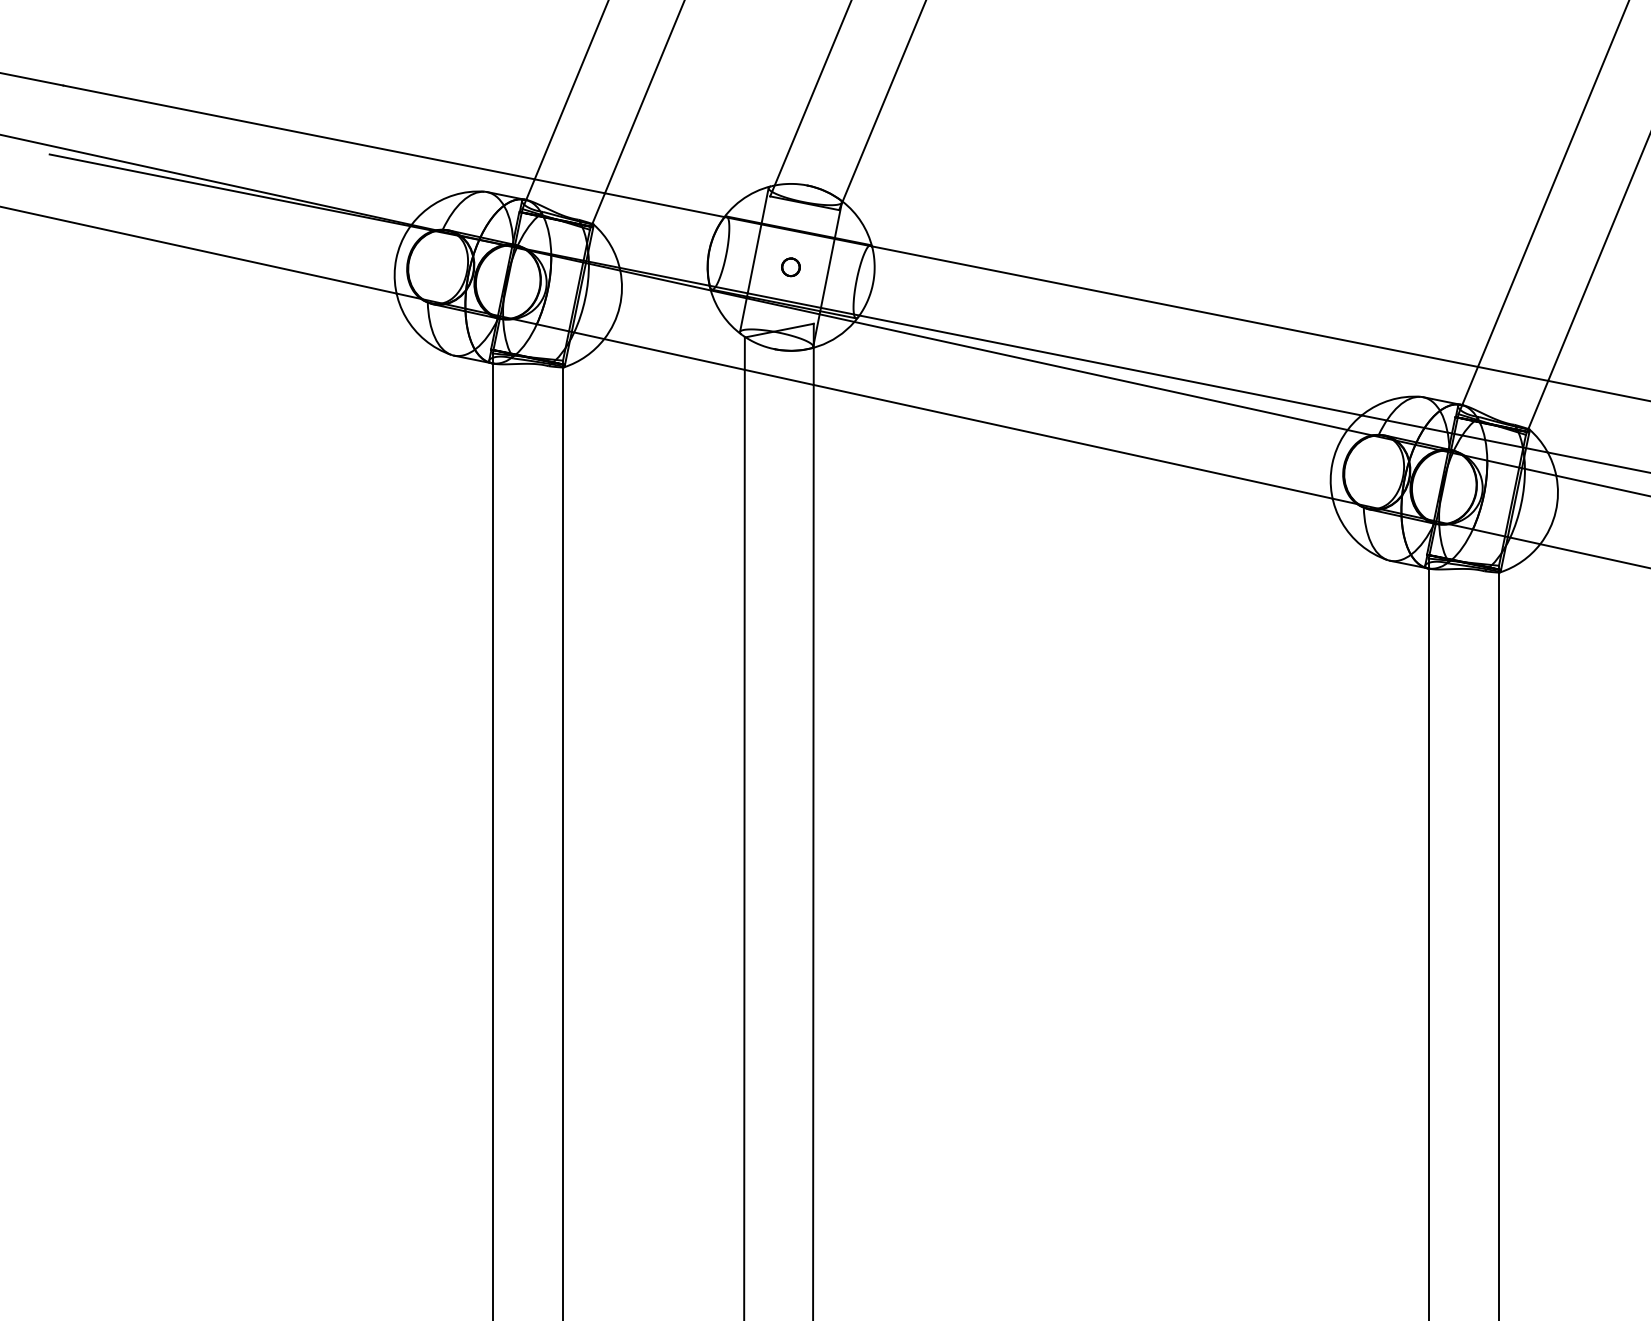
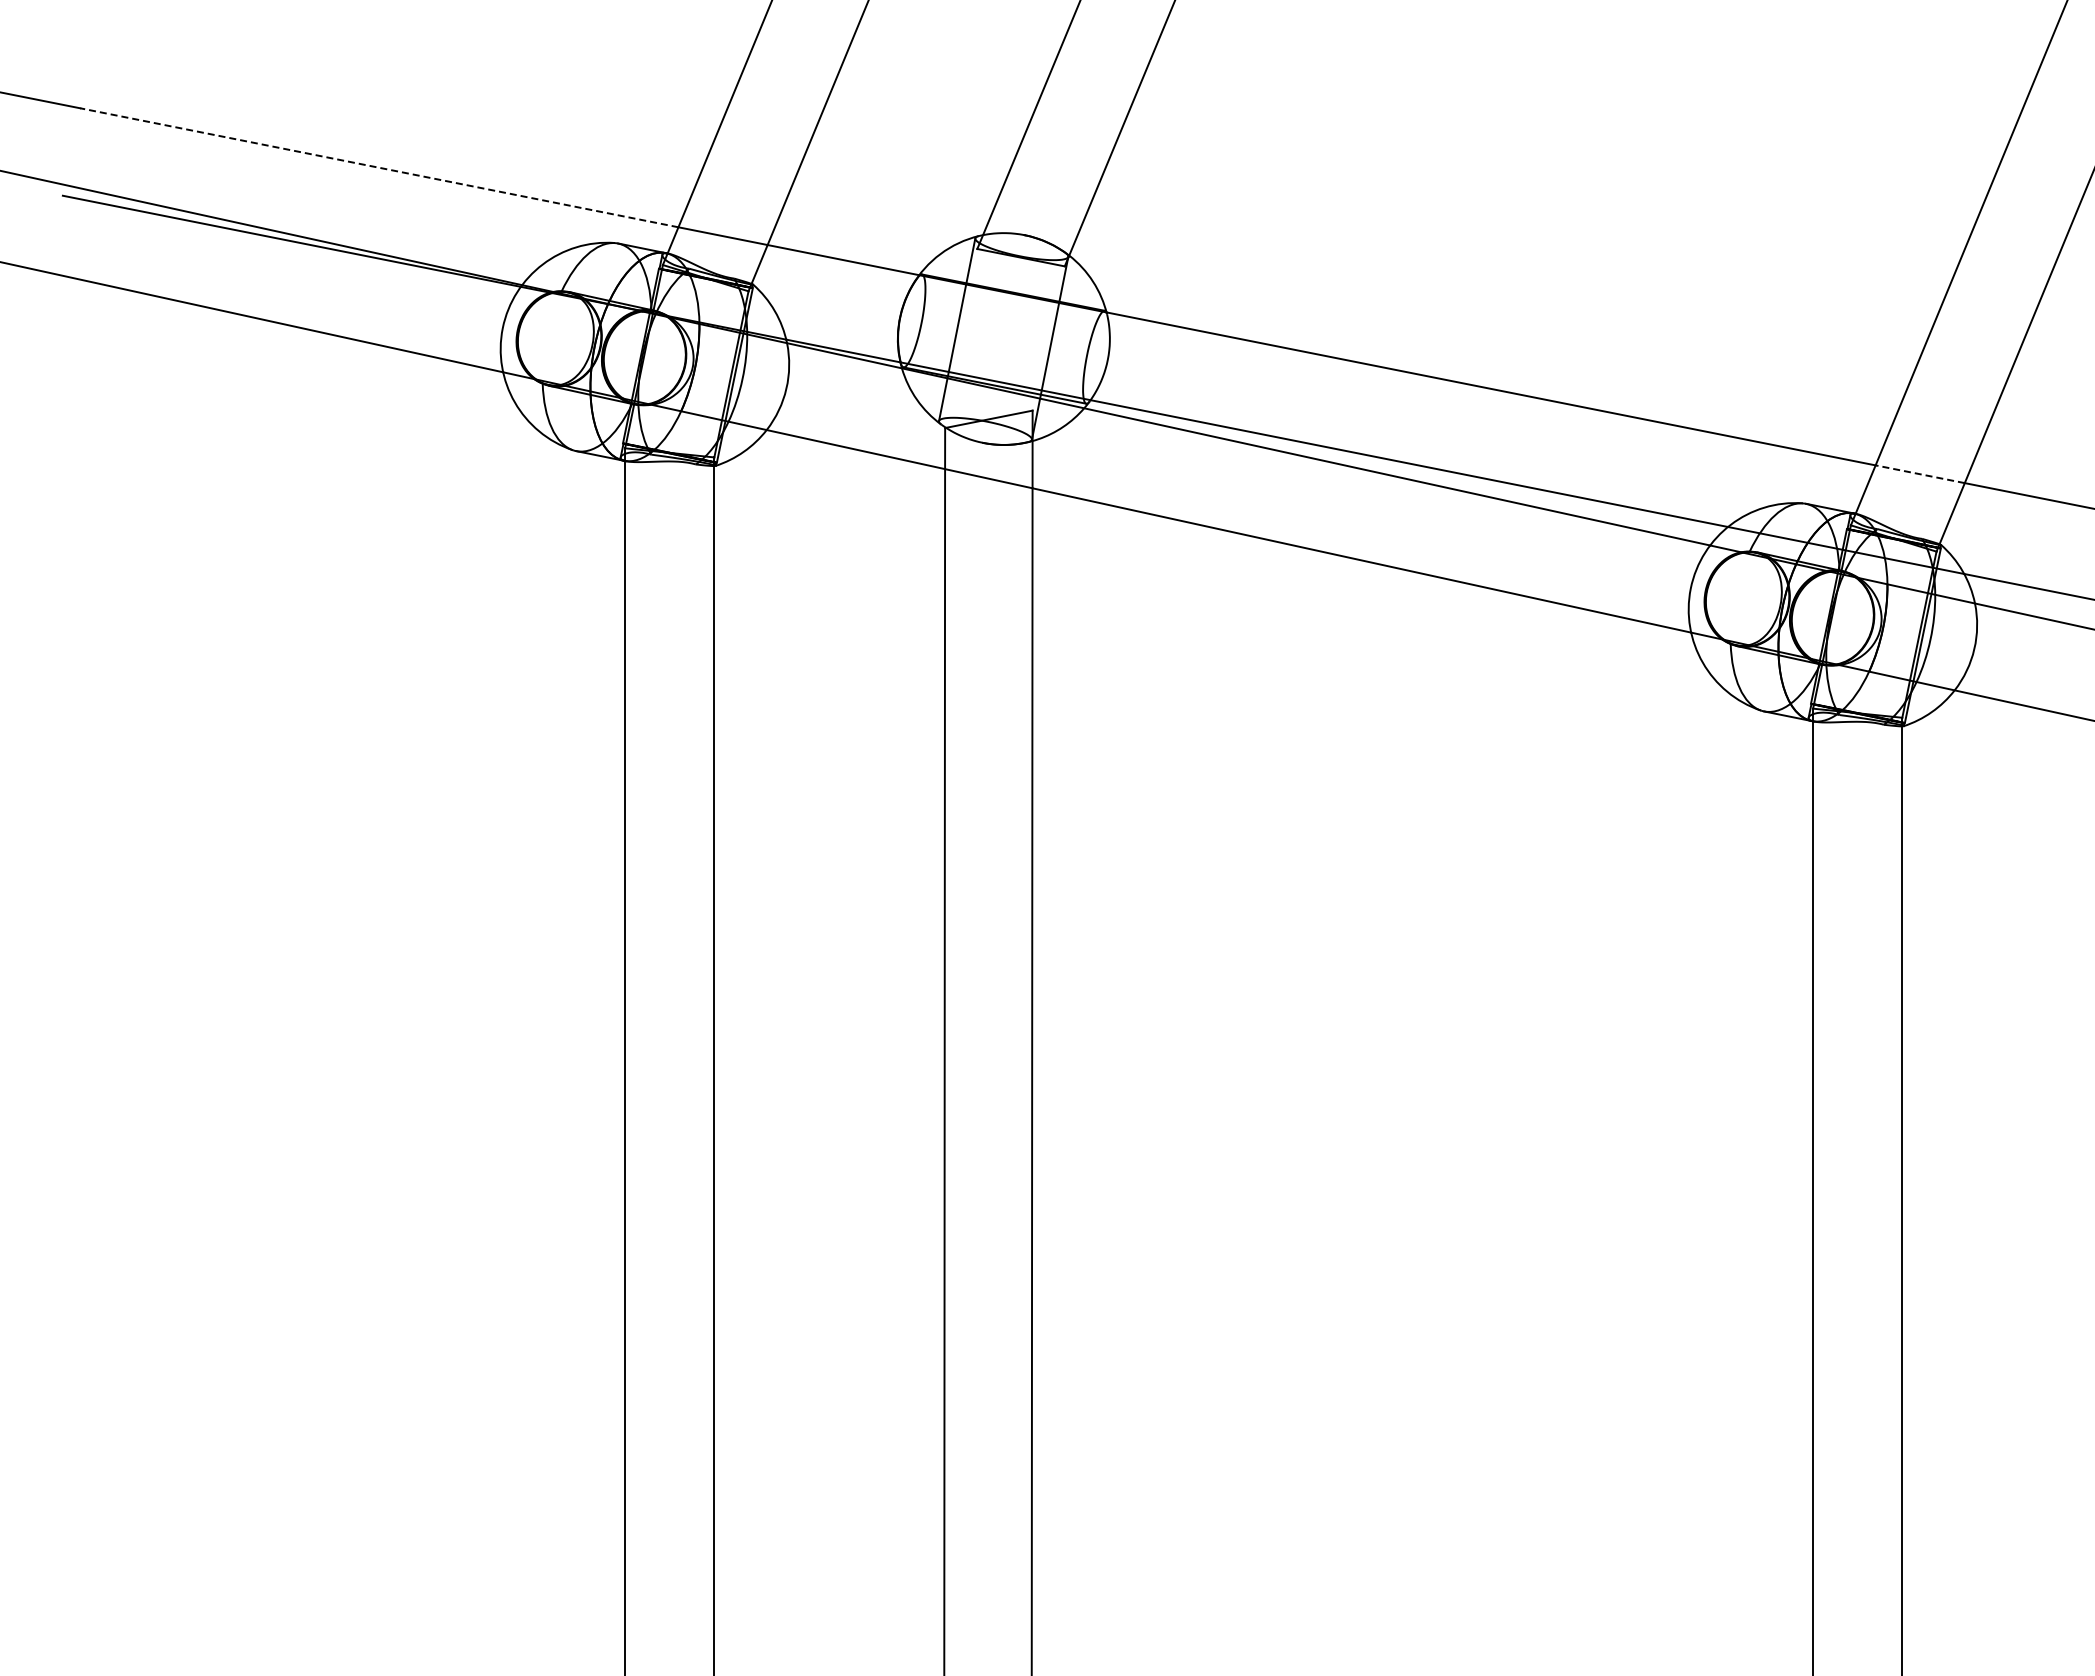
line: (299, 132) -> (379, 167), solid -> dashed
part: (790, 266) -> (1003, 338), removed
line: (1512, 374) -> (1919, 474), solid -> dashed

